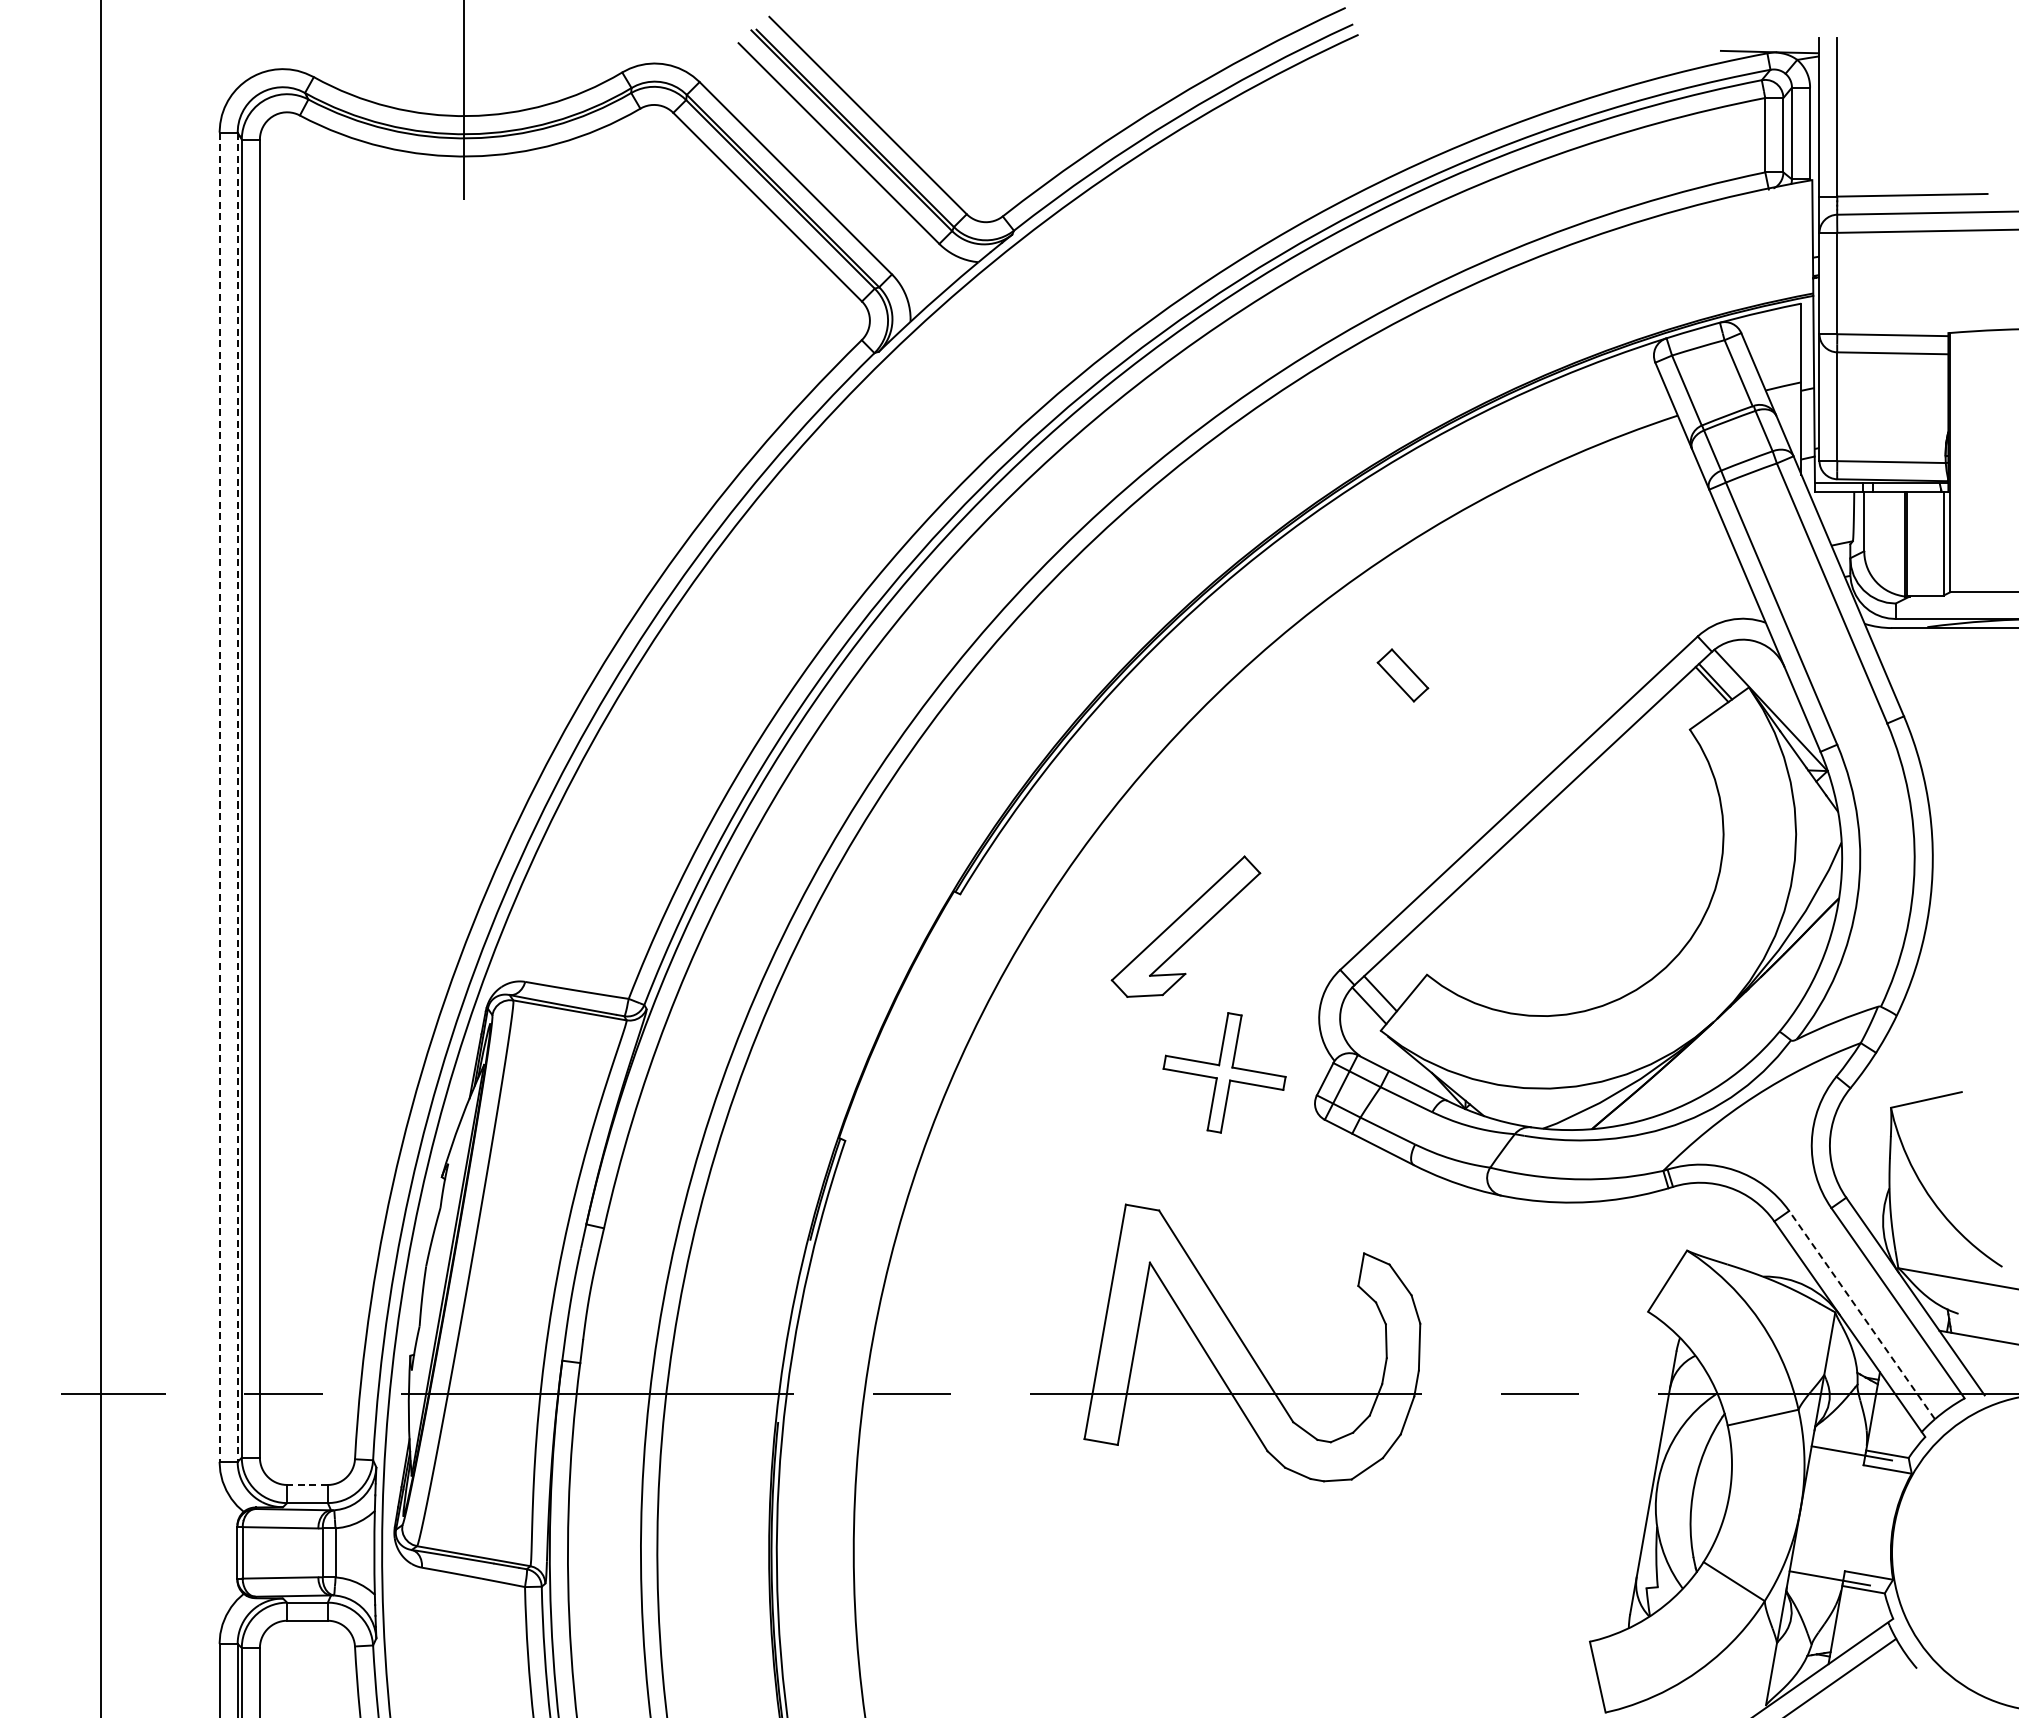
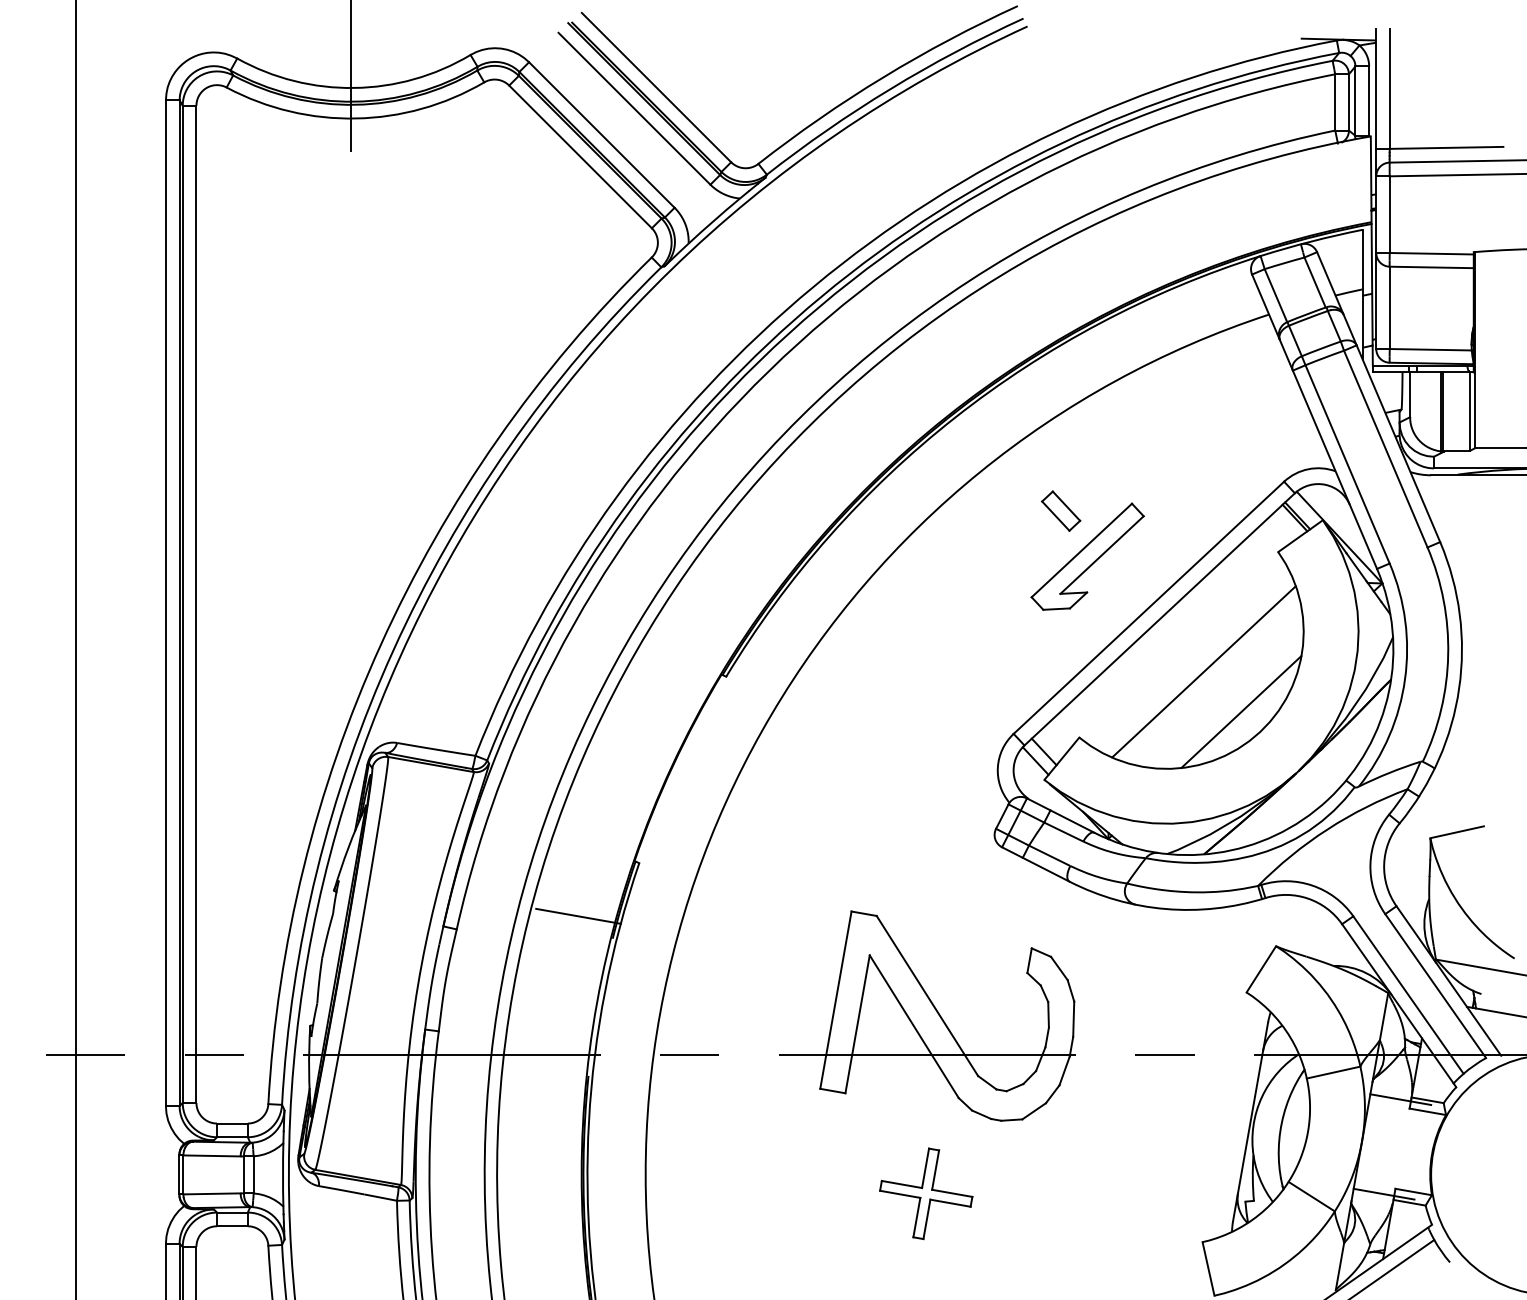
line: (219, 797) -> (165, 603), dashed -> solid
line: (237, 797) -> (179, 603), dashed -> solid
line: (1591, 887) -> (1203, 671), added
part: (1185, 926) -> (1087, 556), moved
line: (1640, 940) -> (1240, 711), added
part: (1224, 1072) -> (926, 1193), moved
line: (764, 1210) -> (578, 915), added
line: (1861, 1314) -> (1408, 994), dashed -> solid
line: (306, 1484) -> (231, 1123), dashed -> solid

